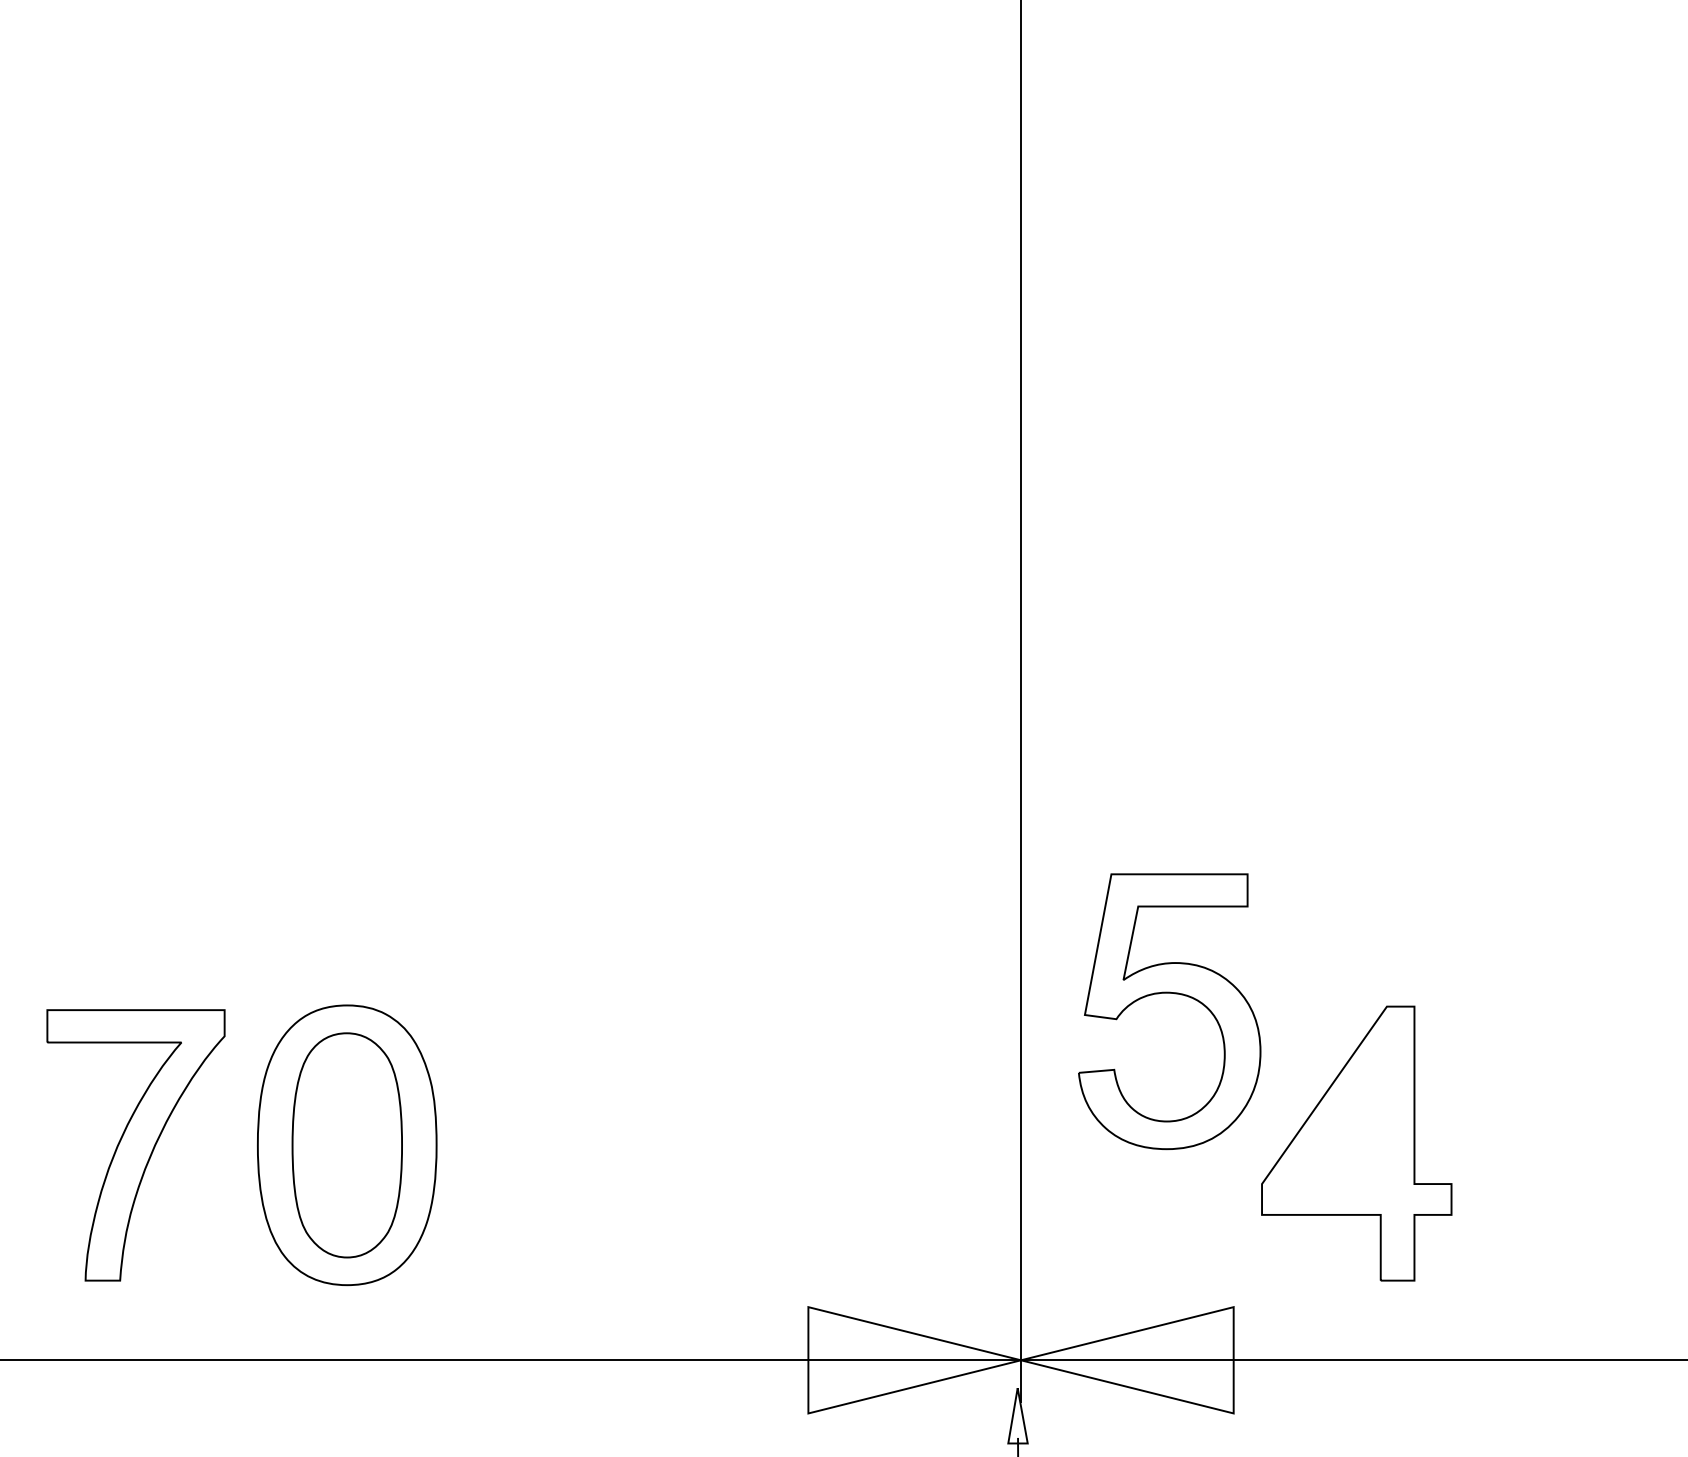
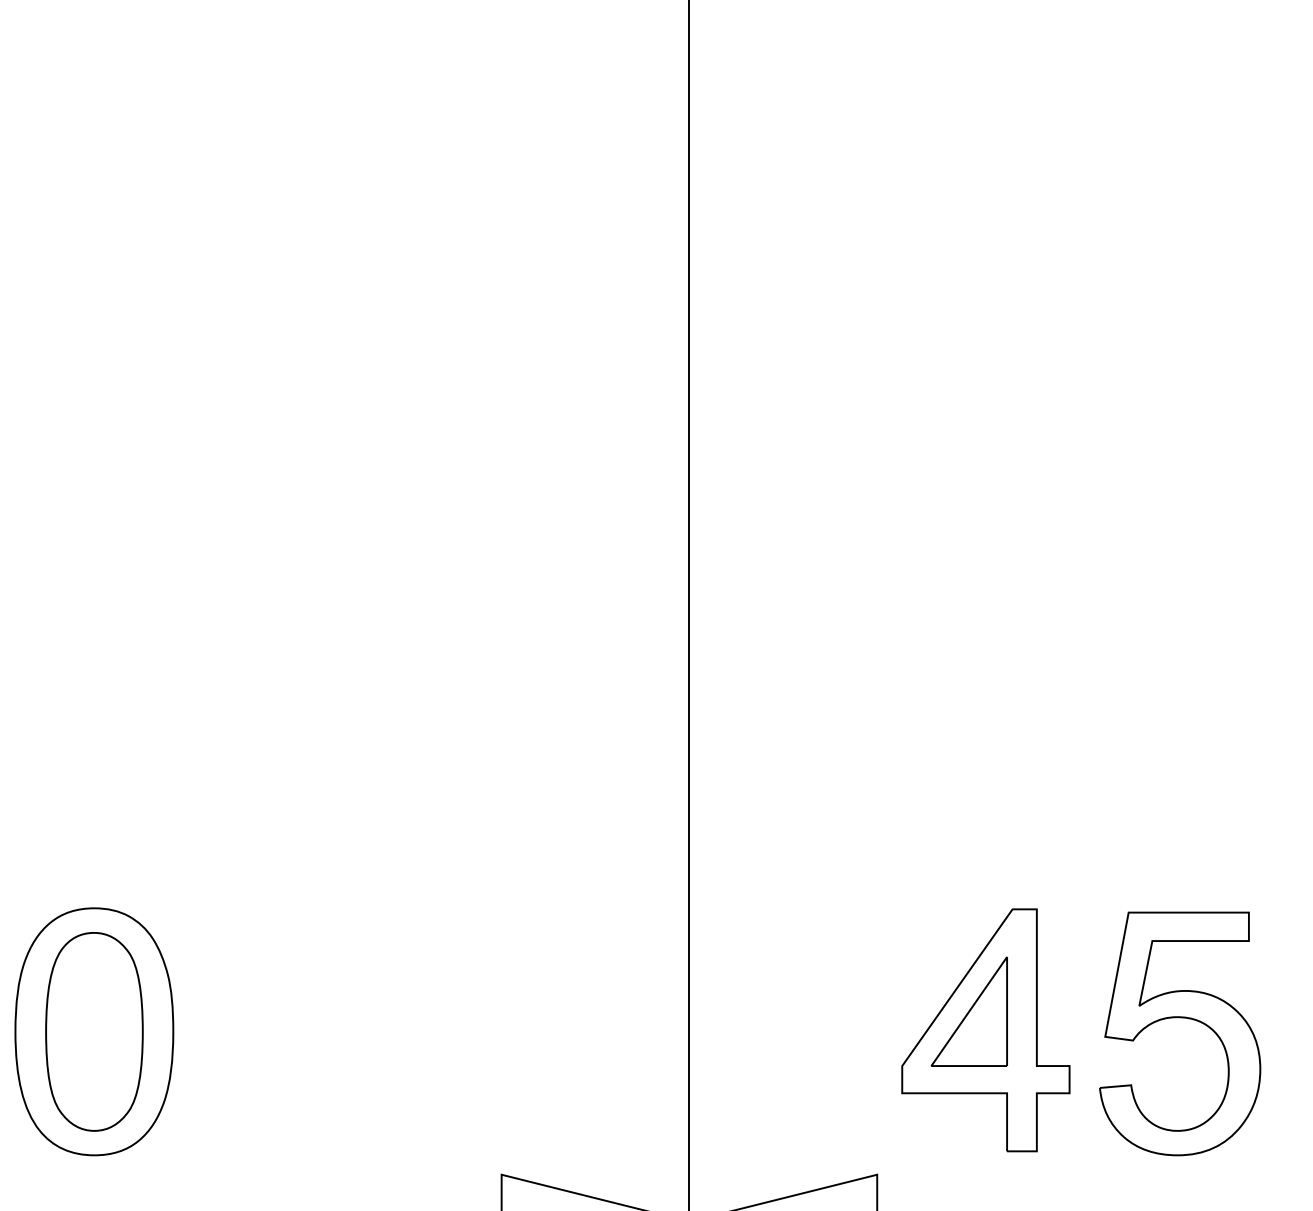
part: (1169, 993) -> (1179, 1017), moved
part: (1337, 1122) -> (968, 1011), added

